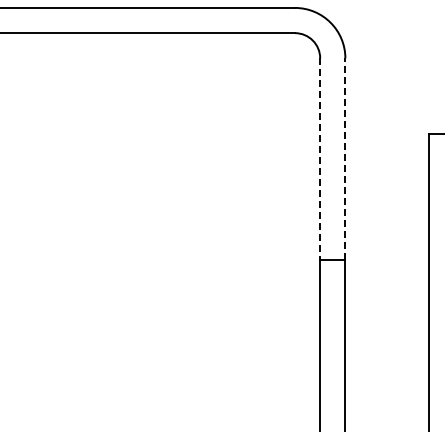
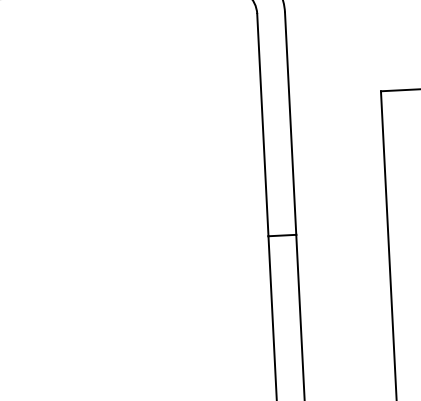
line: (320, 159) -> (263, 125), dashed -> solid
line: (345, 159) -> (290, 124), dashed -> solid

